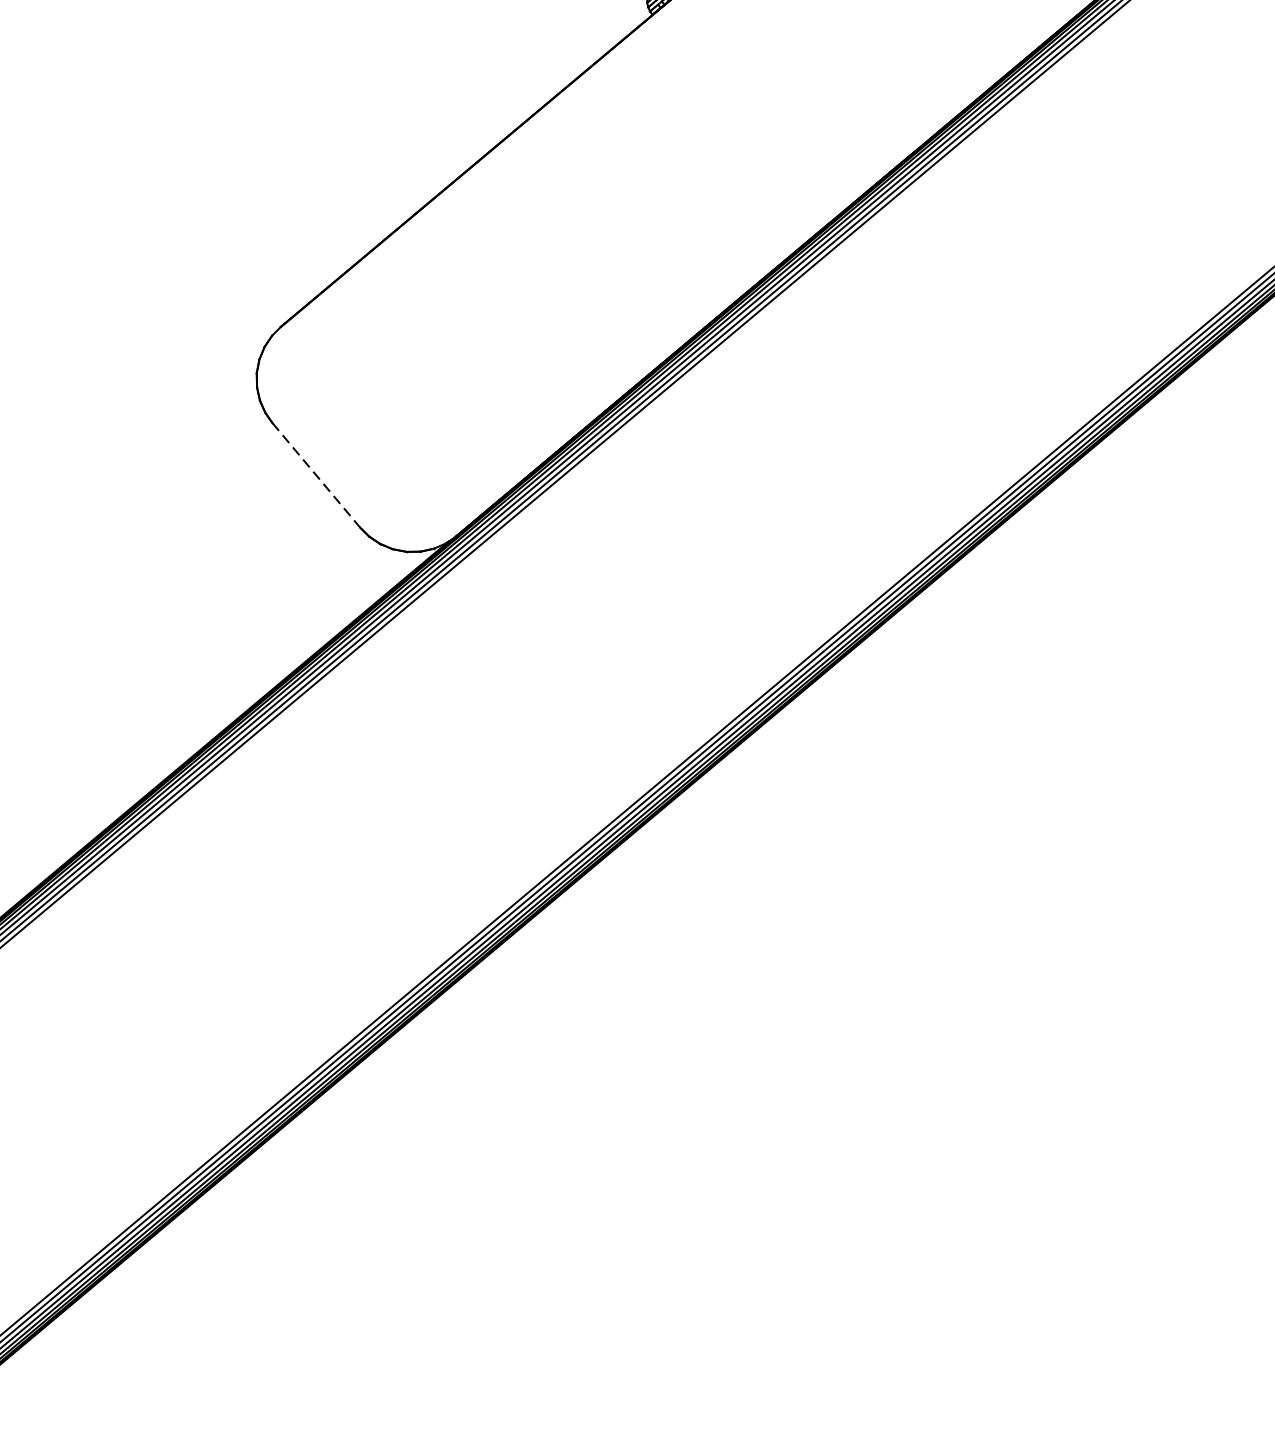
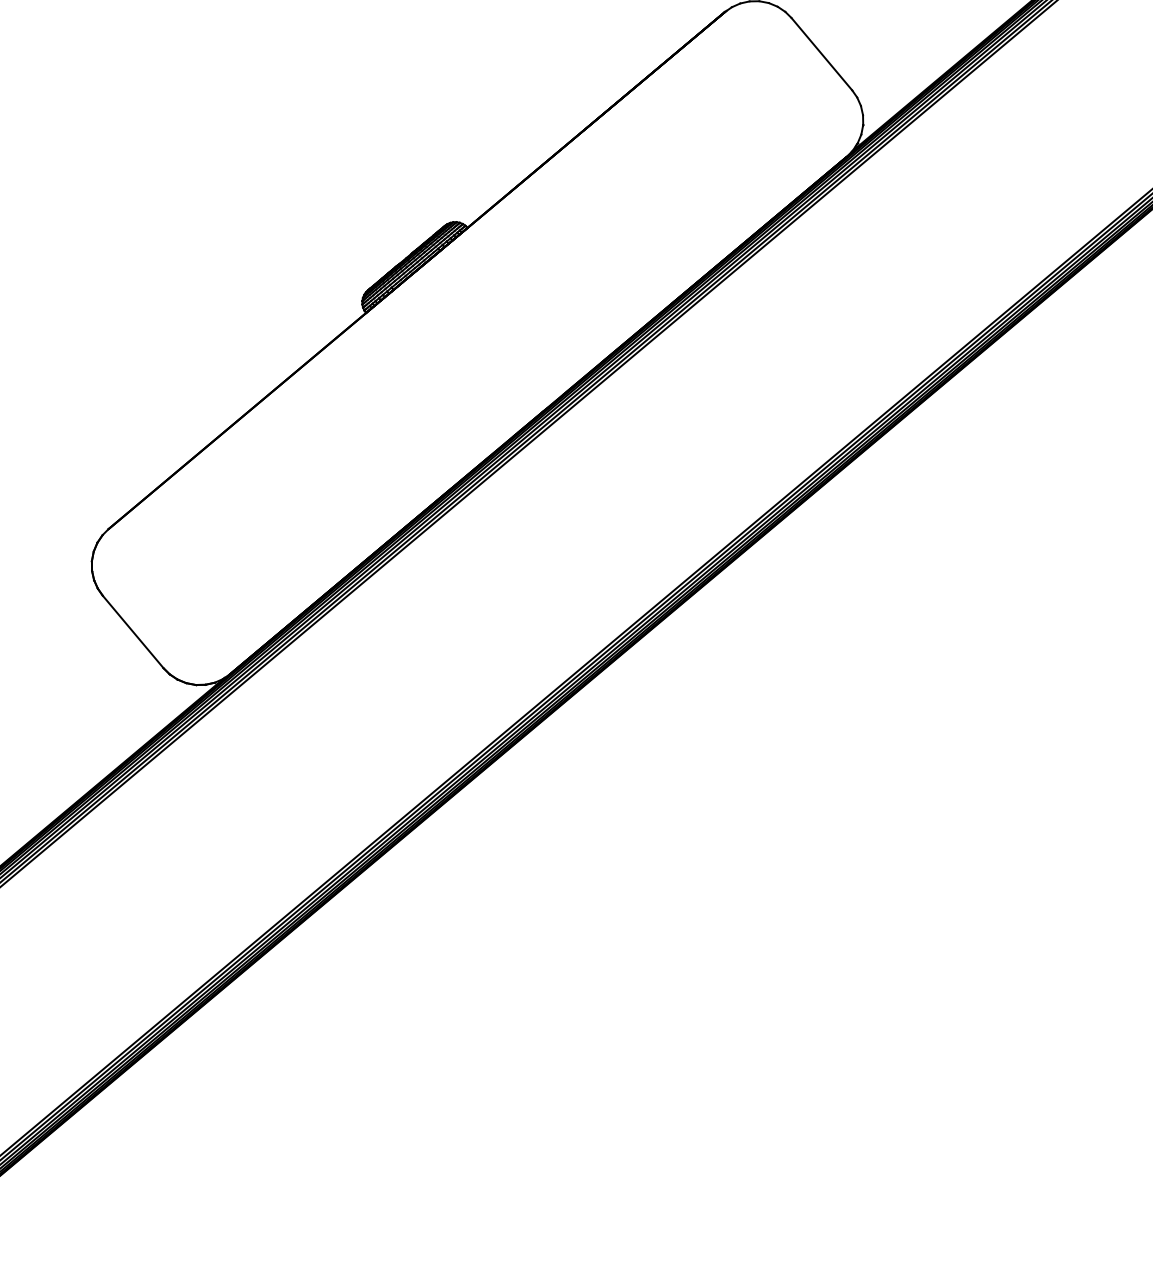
line: (316, 476) -> (133, 632), dashed -> solid

